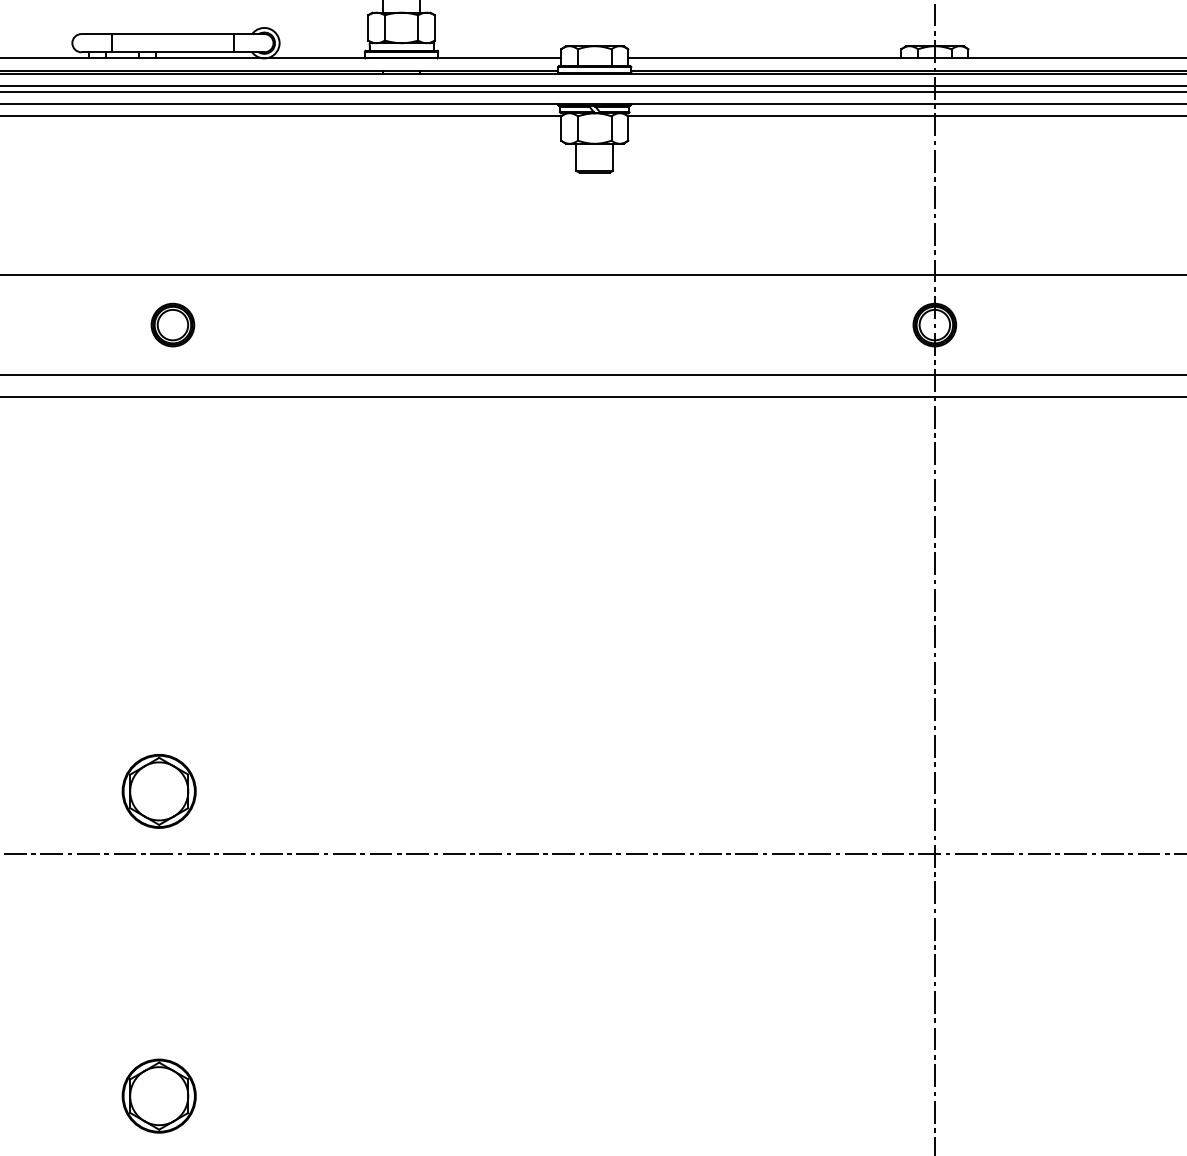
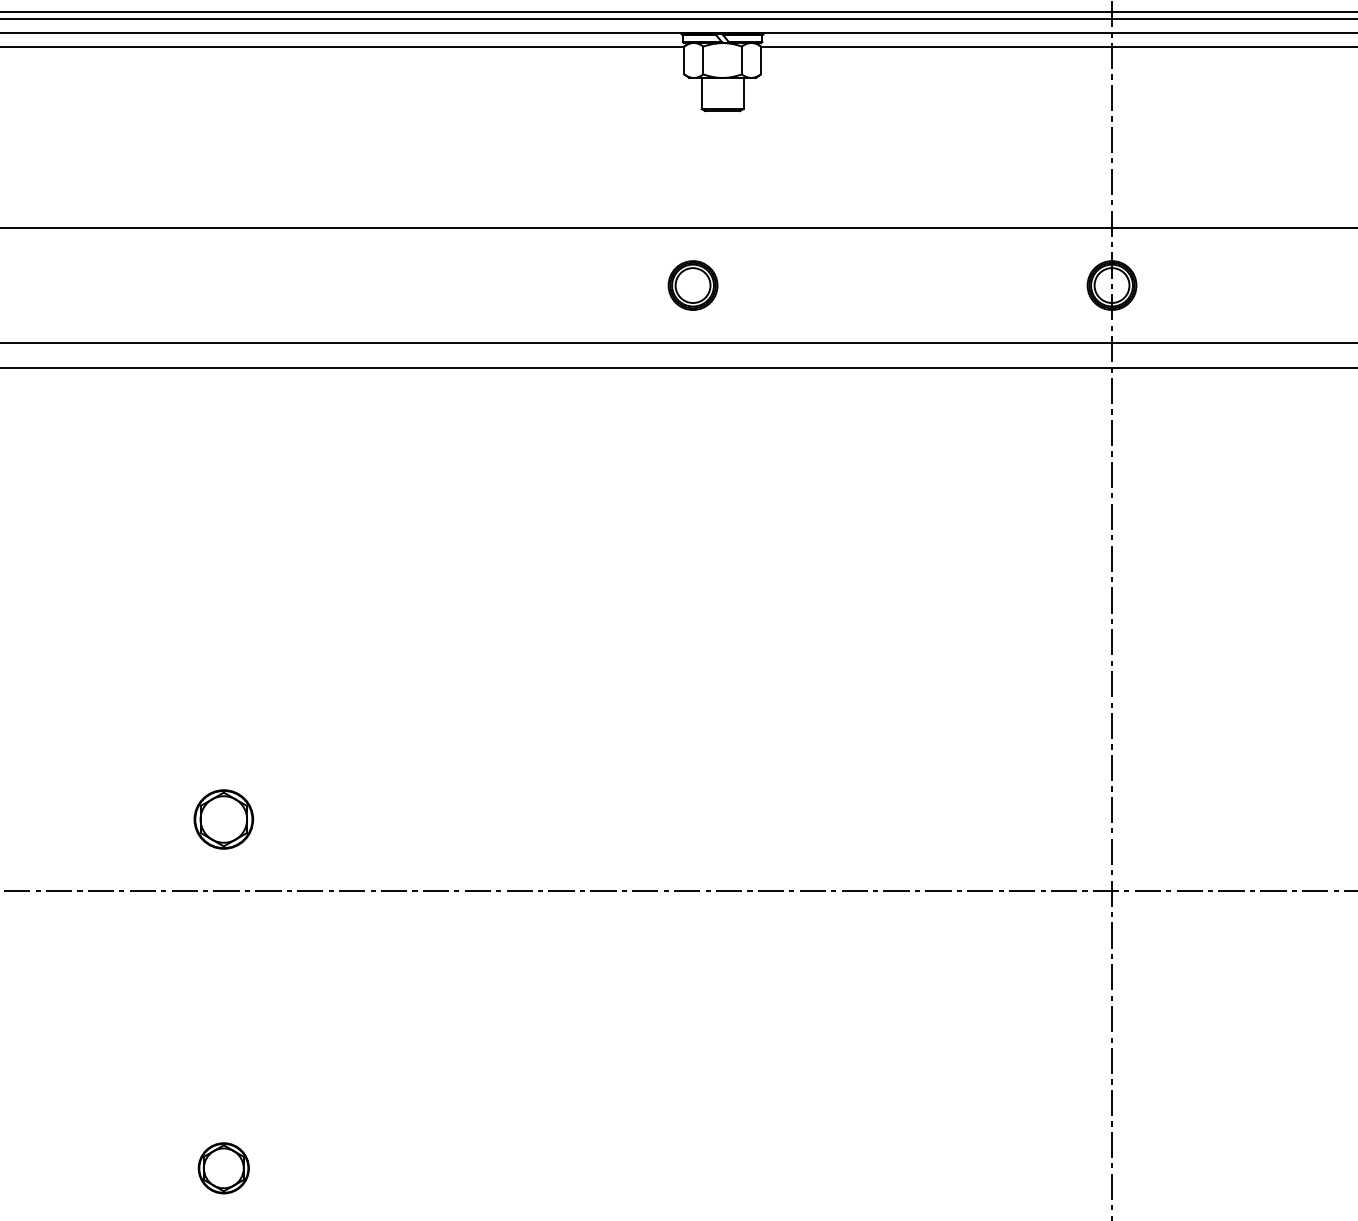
part: (172, 324) -> (692, 284), moved
part: (158, 791) -> (223, 819), size x0.7
part: (158, 1095) -> (223, 1167), size x0.6

